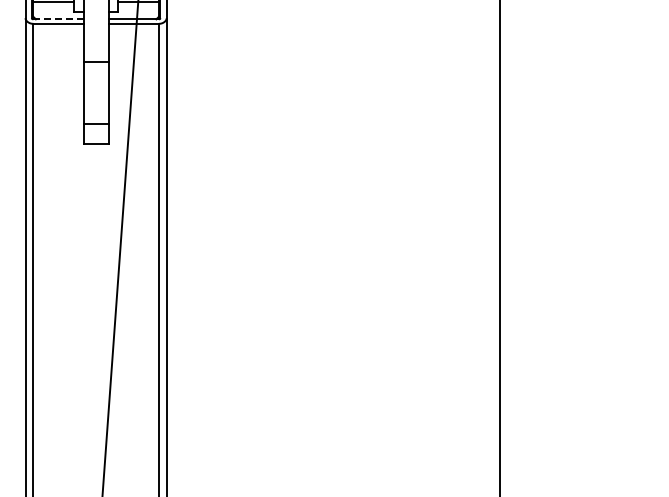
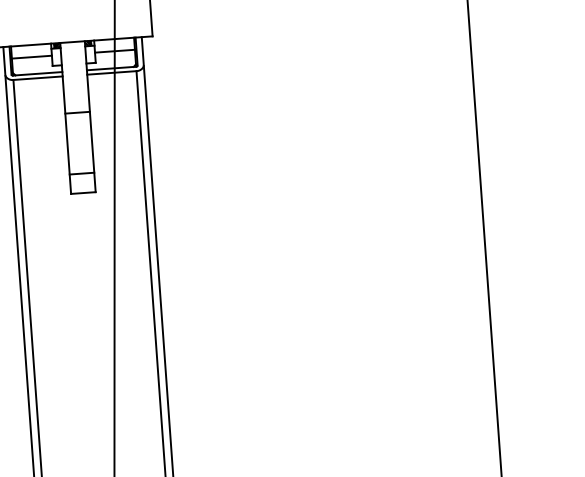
line: (58, 19) -> (37, 73), dashed -> solid

